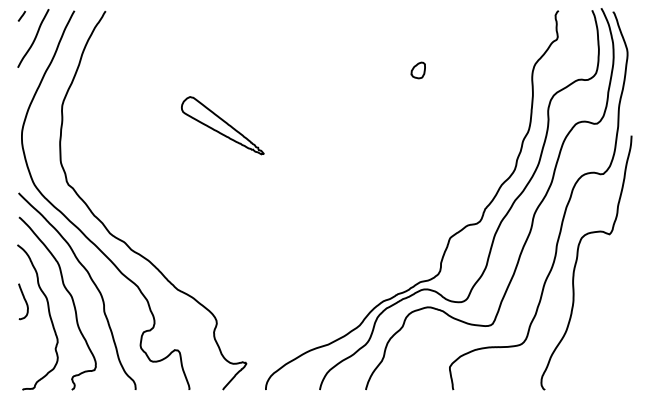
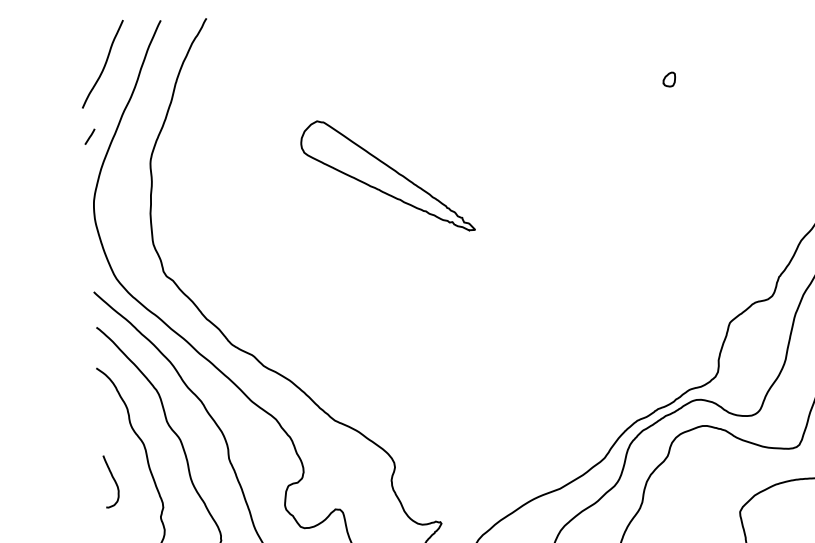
curve: (21, 15) -> (89, 135), moved
part: (417, 70) -> (668, 79), size x0.6
part: (222, 125) -> (387, 176), size x1.4
curve: (24, 301) -> (113, 481), moved

